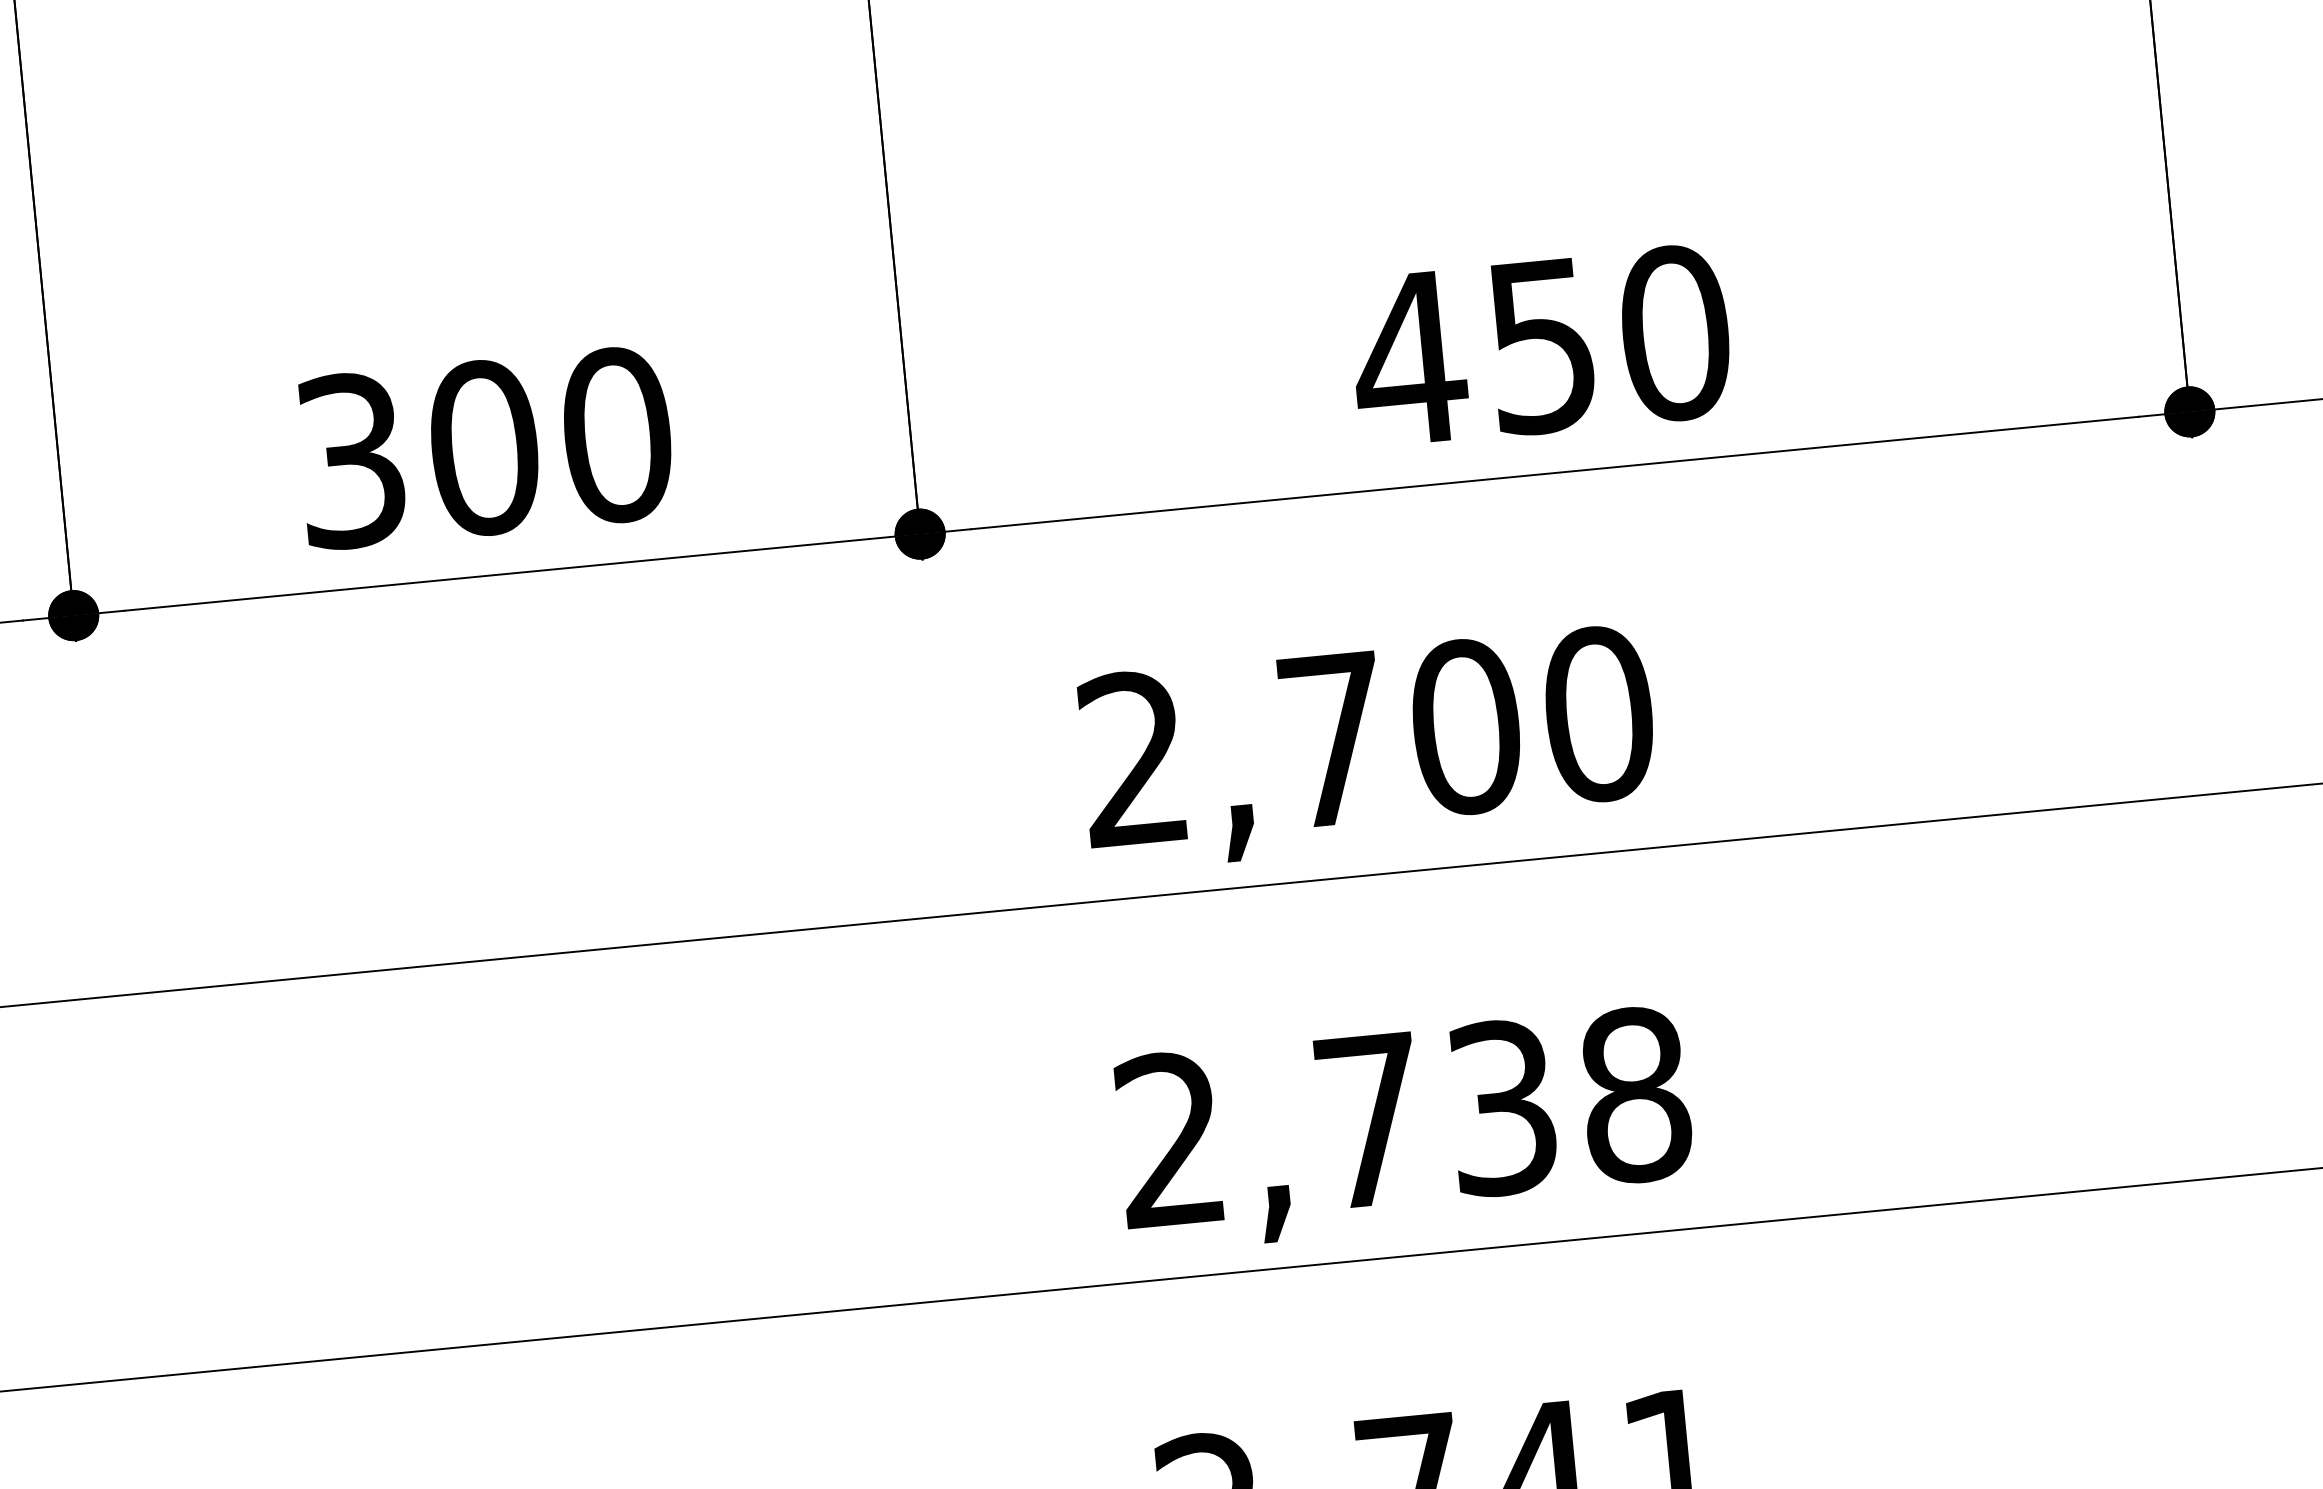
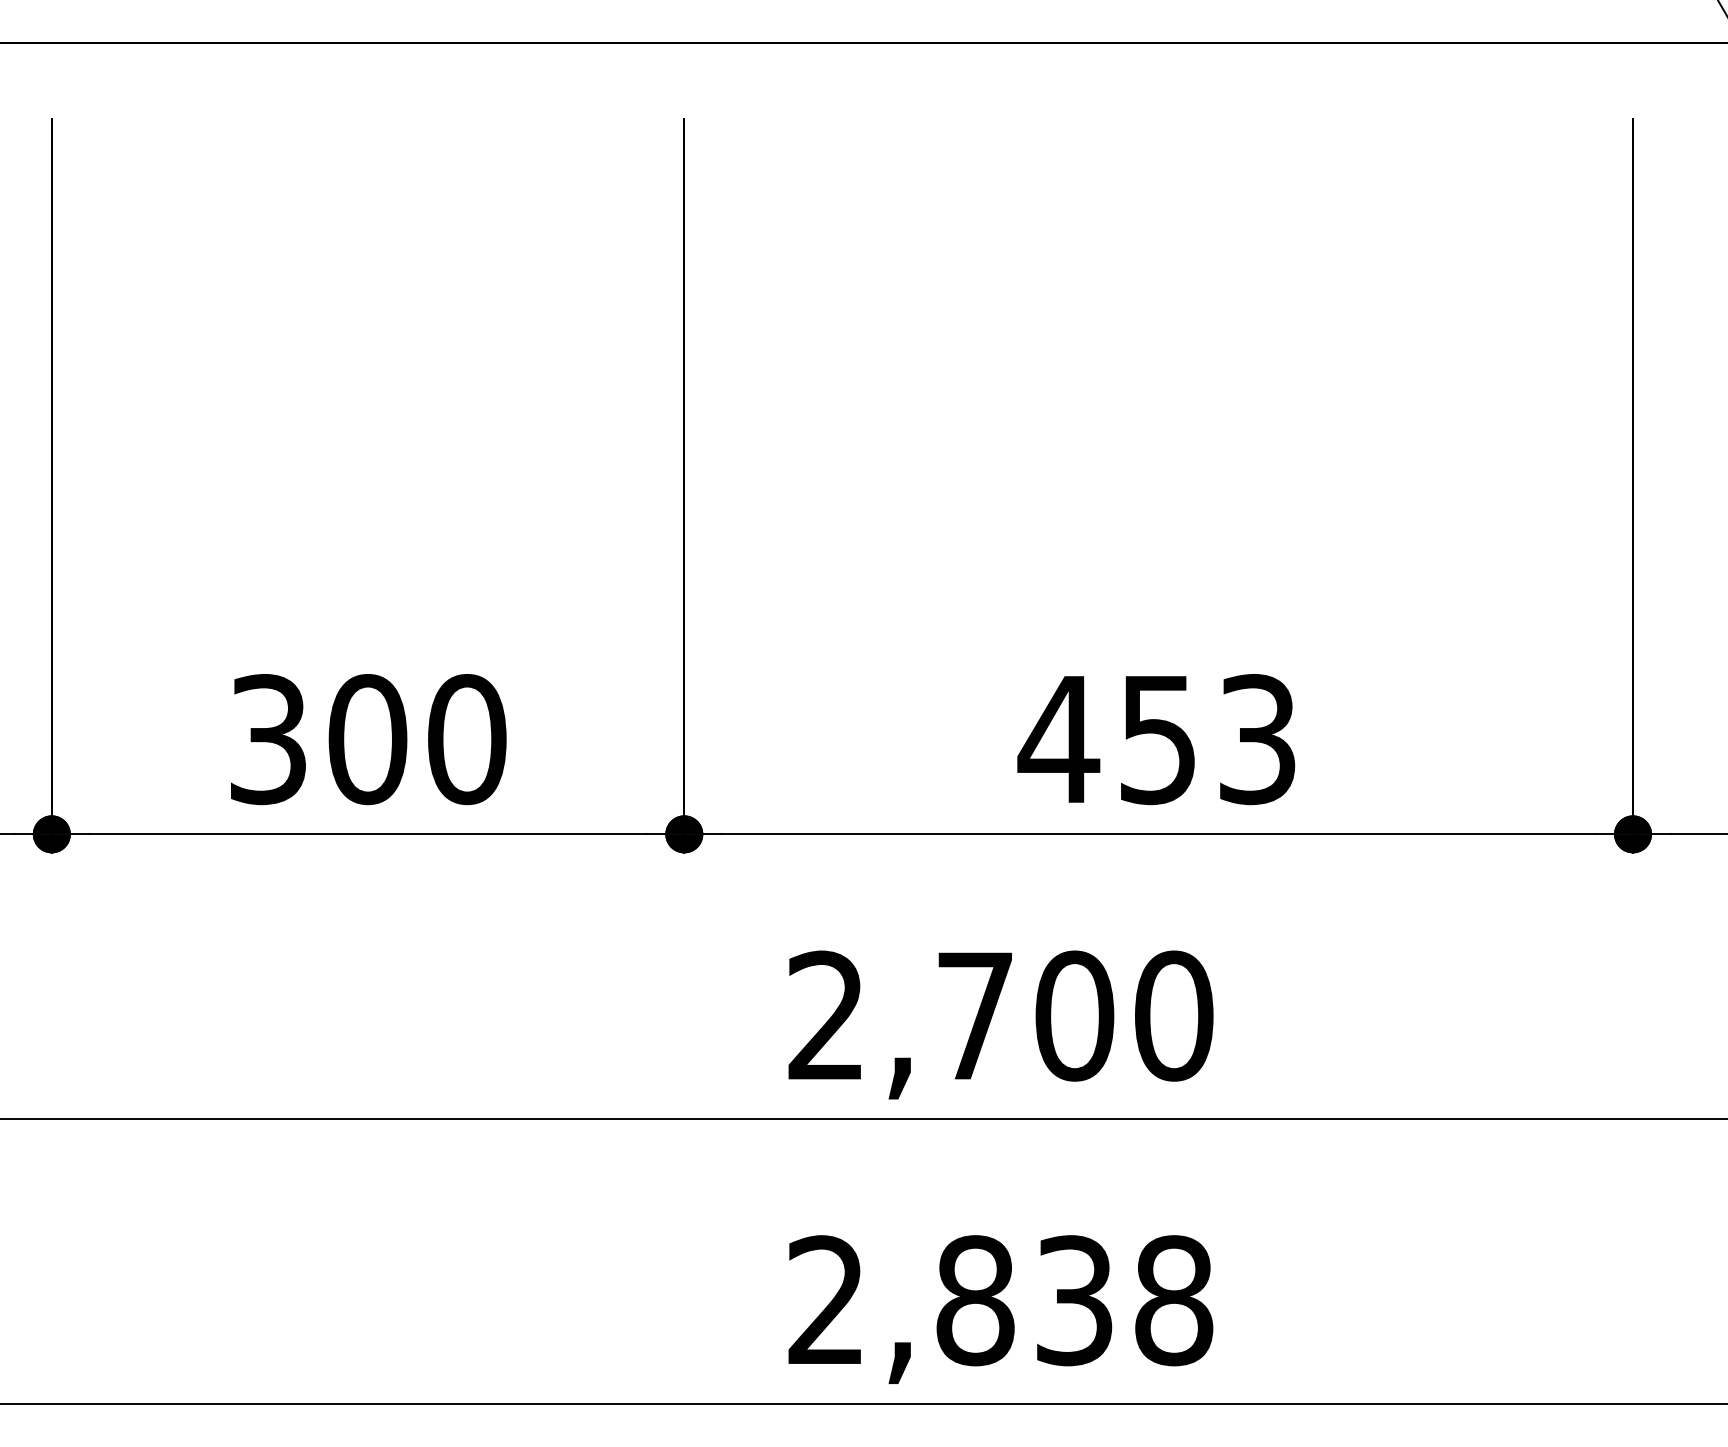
text: (1675, 333) -> (1257, 739), 450 -> 453
text: (1369, 1120) -> (975, 1300), 2,738 -> 2,838

